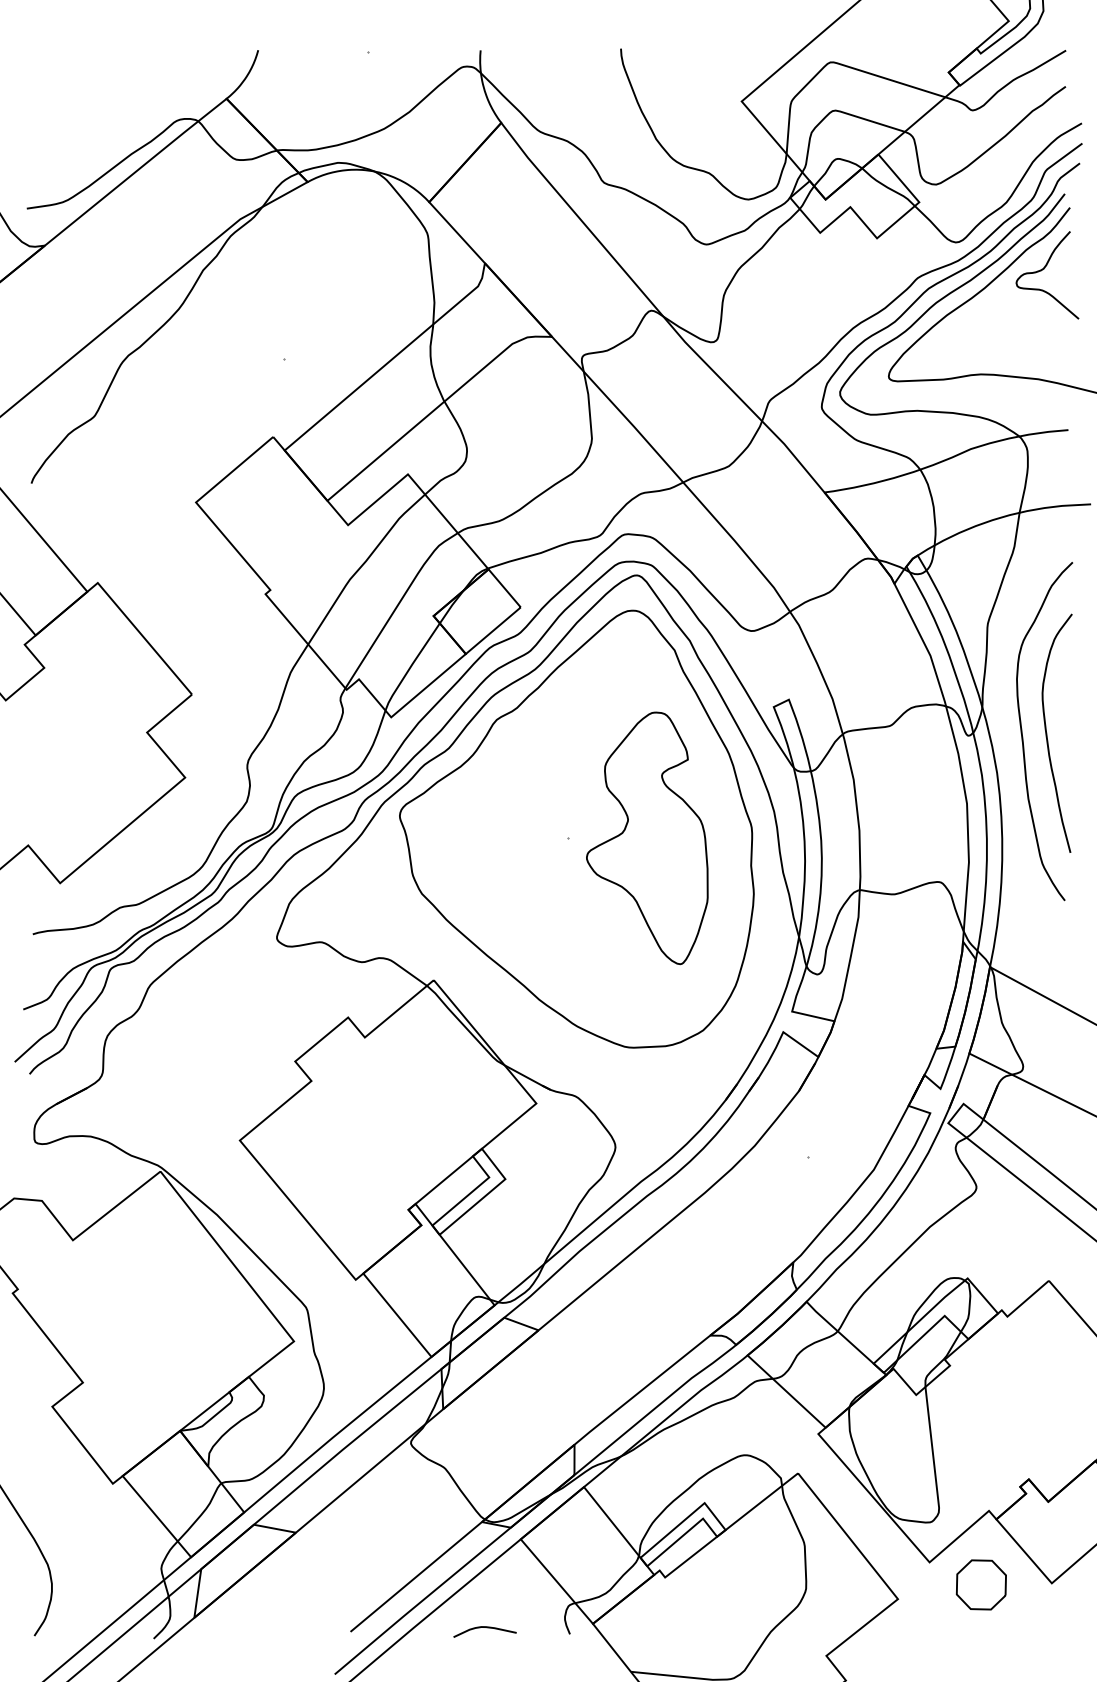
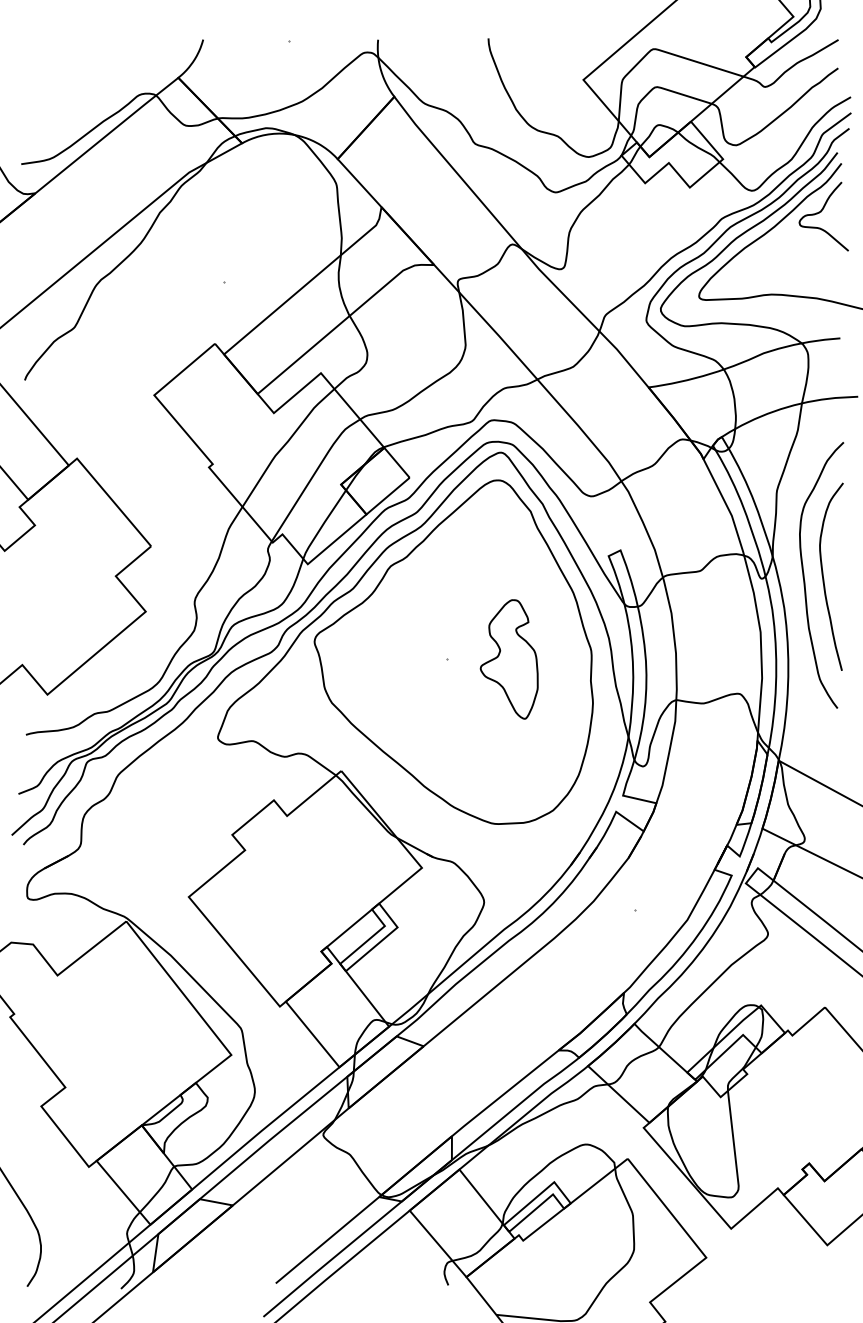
part: (647, 838) -> (509, 659), size x0.6
part: (980, 1584) -> (771, 1246), removed
curve: (486, 1628) -> (382, 1280), removed

